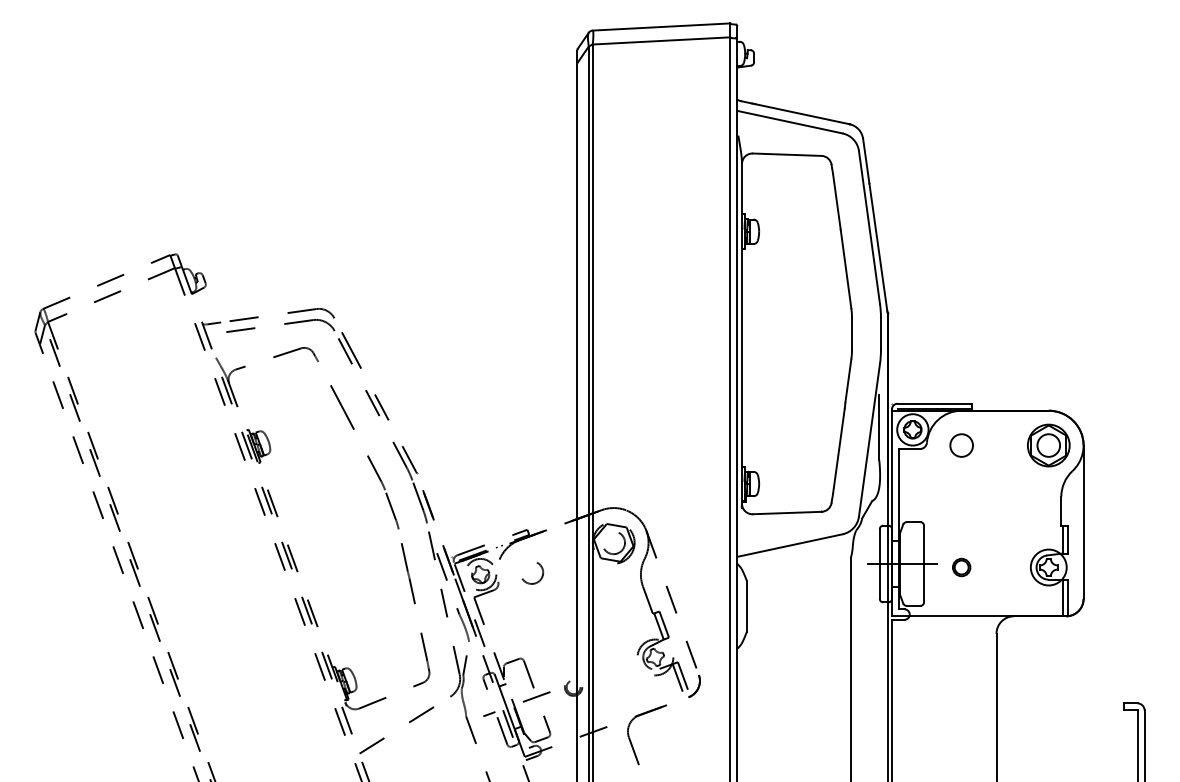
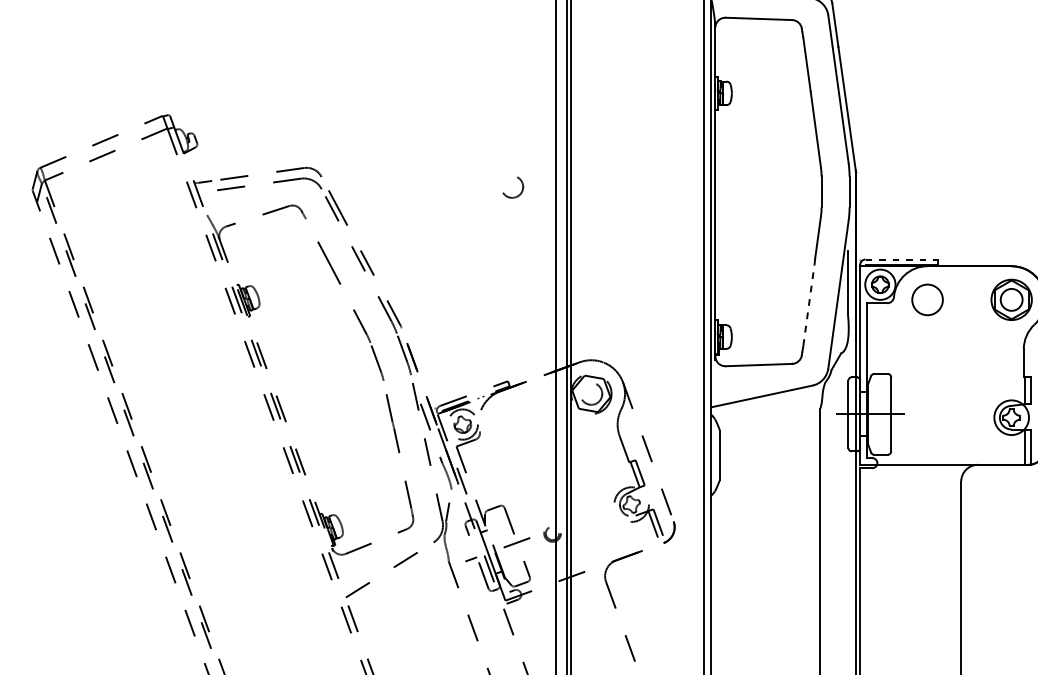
line: (935, 403) -> (902, 259), solid -> dashed
circle: (961, 445) -> (927, 299), size x1.4
line: (838, 450) -> (808, 304), solid -> dashed
part: (961, 567) -> (927, 417), removed
circle: (532, 572) -> (512, 186), moved

